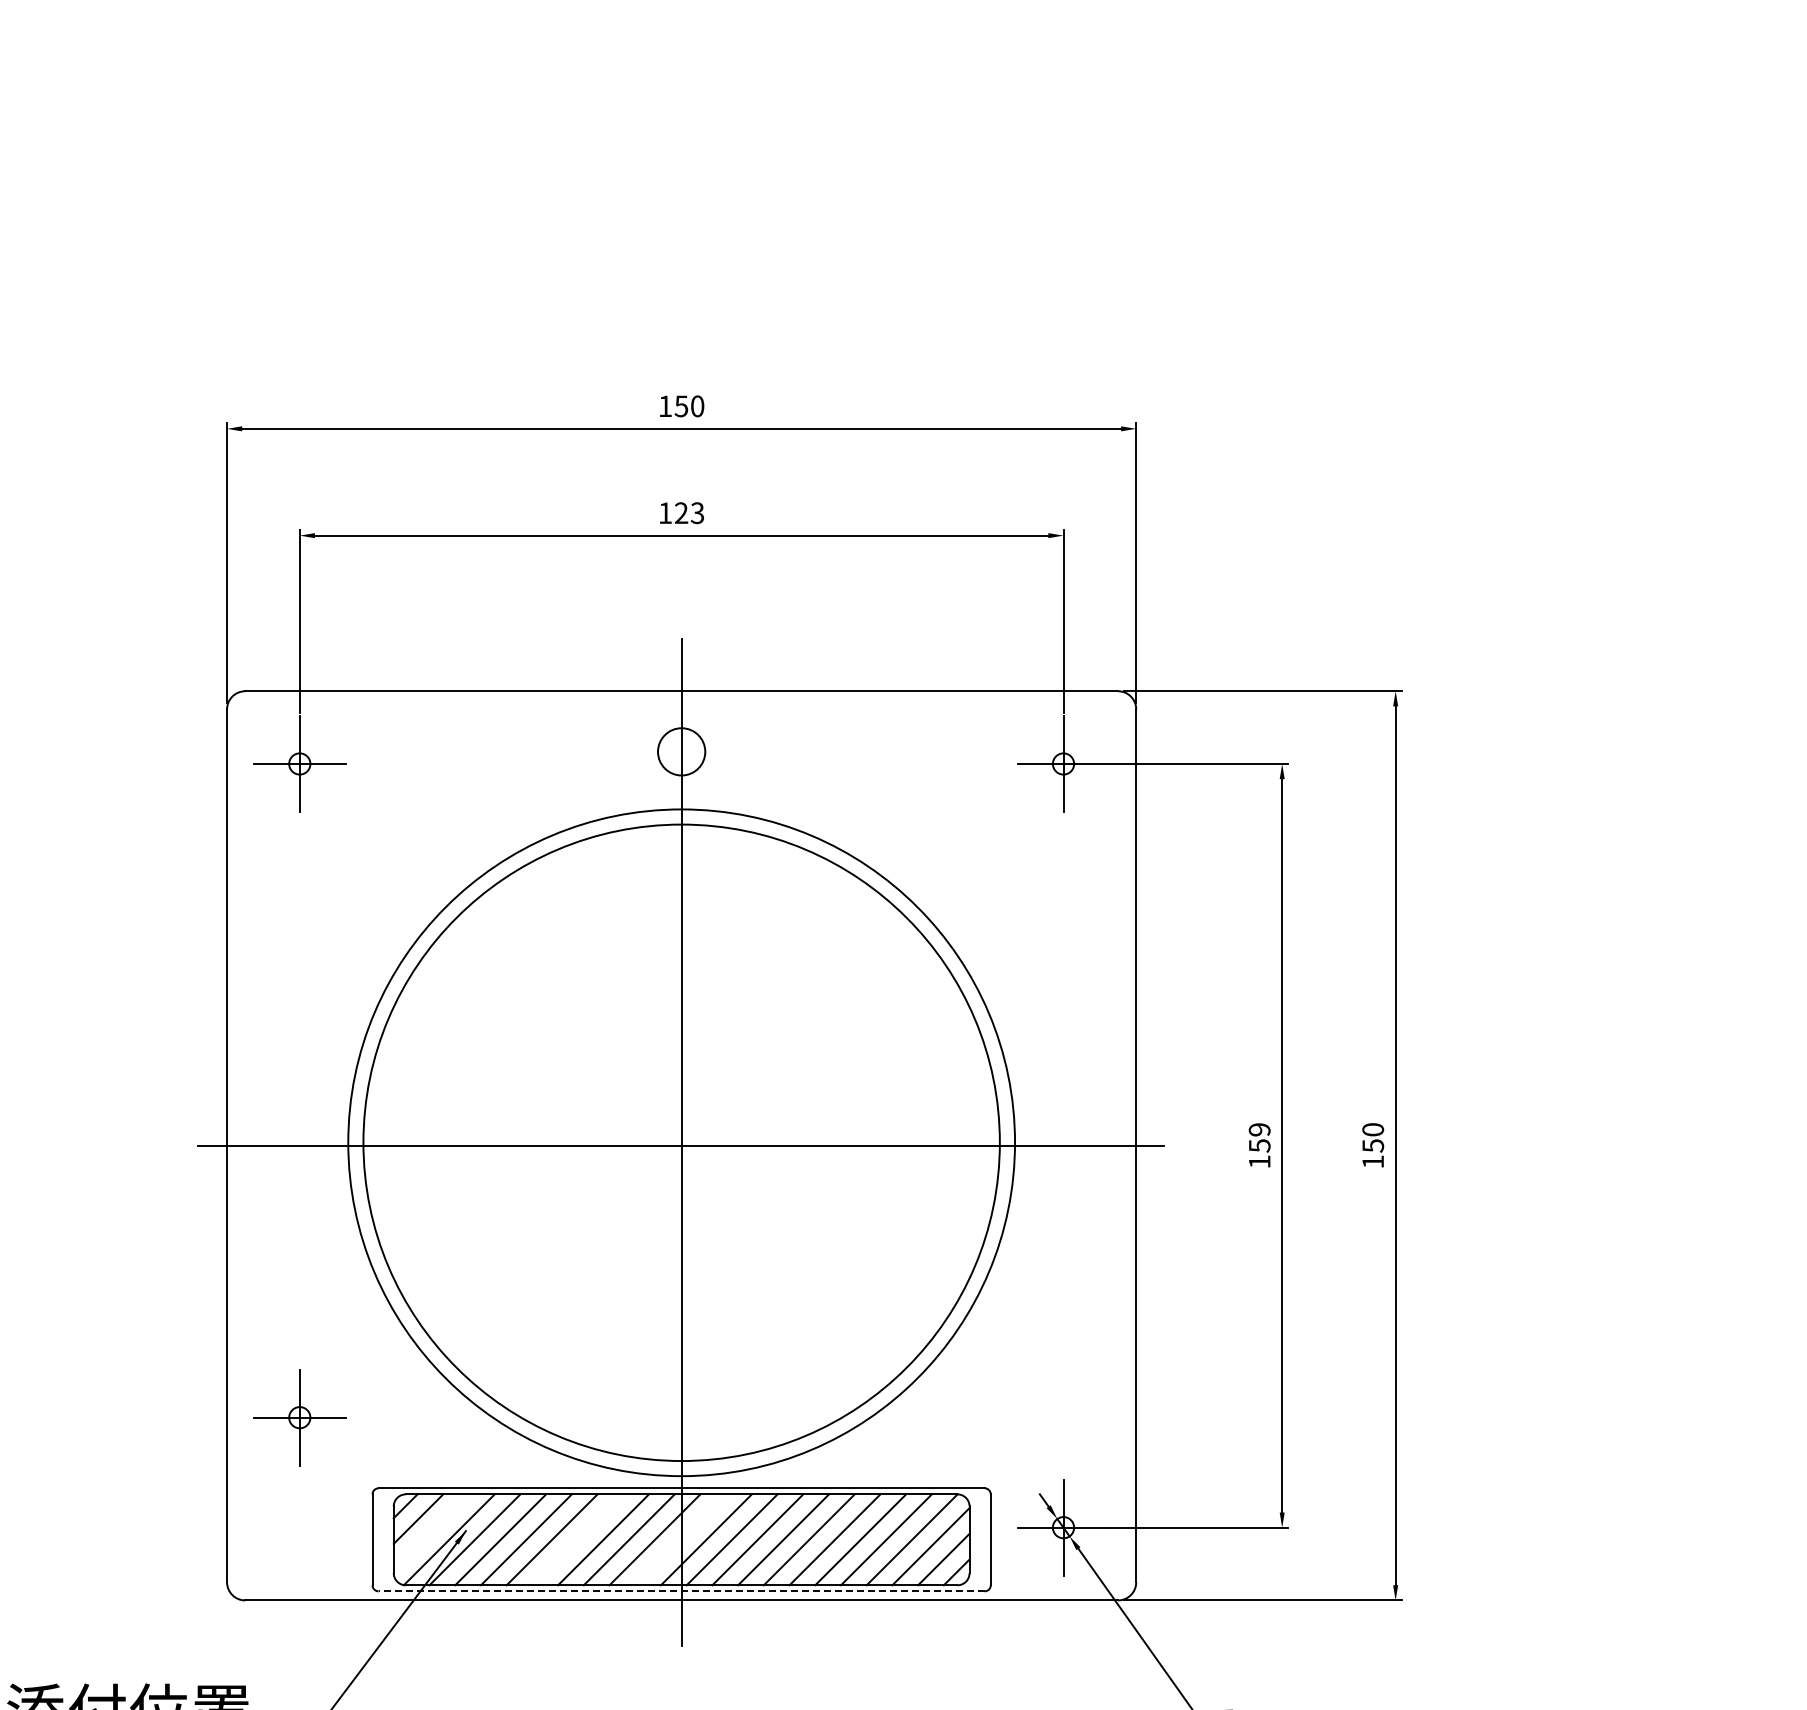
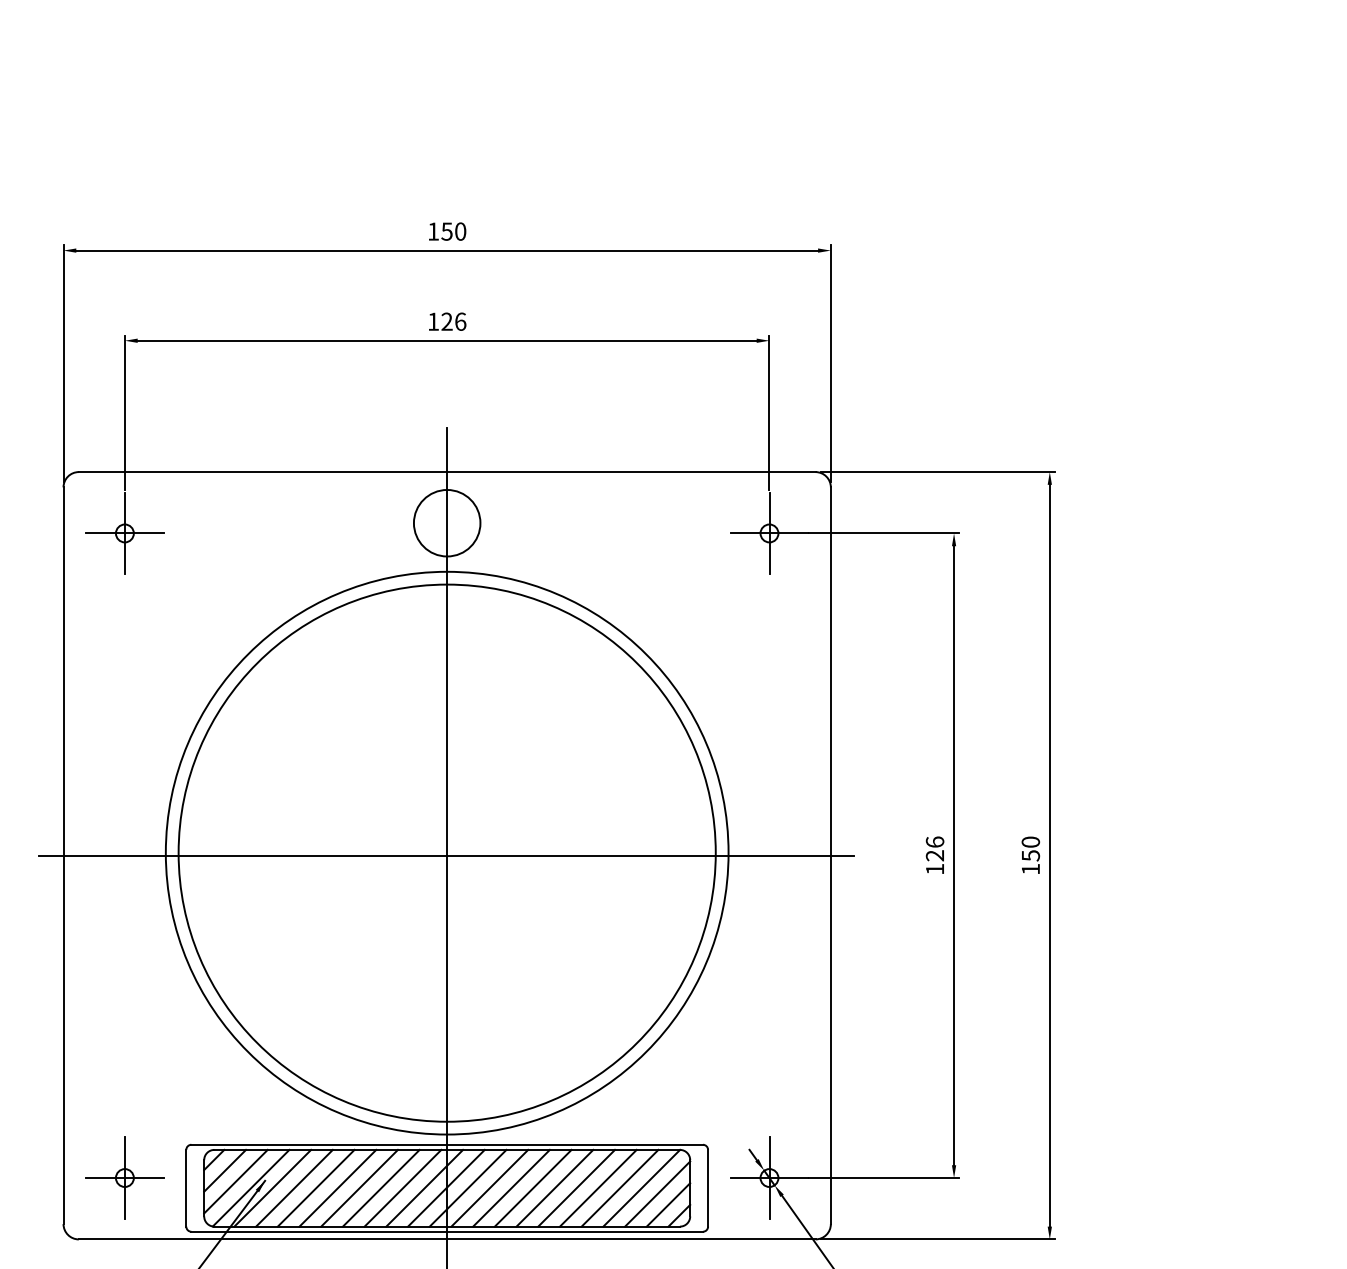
text: (697, 513) -> (460, 322), 123 -> 126
circle: (681, 751) -> (447, 522), size x1.67
text: (1259, 1137) -> (934, 848), 159 -> 126
part: (299, 1417) -> (124, 1177), moved
line: (431, 1531) -> (236, 1181), added
line: (577, 1539) -> (359, 1187), added
line: (680, 1539) -> (446, 1187), added
line: (681, 1591) -> (447, 1231), dashed -> solid

